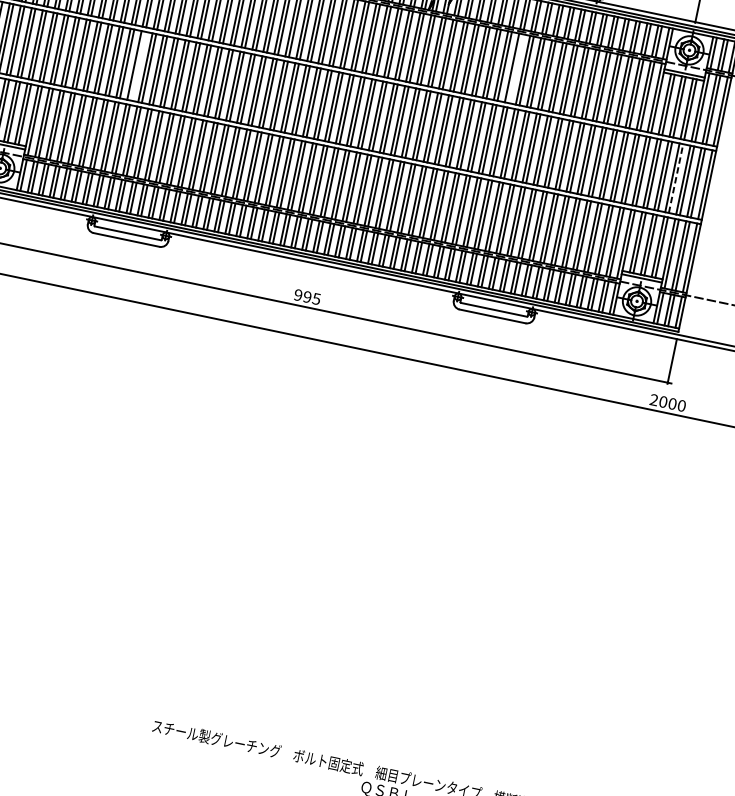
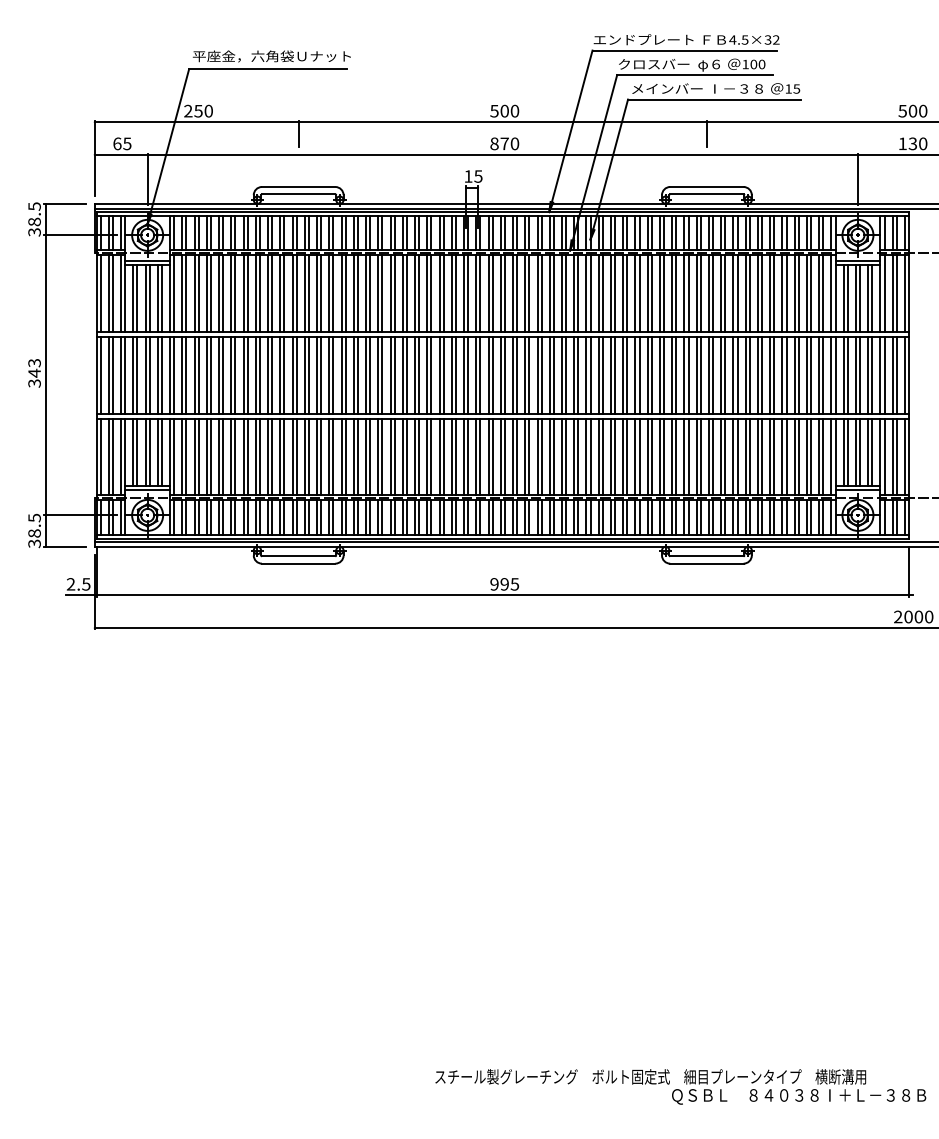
line: (138, 66) -> (272, 375), added
line: (515, 68) -> (676, 293), added
line: (676, 177) -> (872, 374), dashed -> solid

